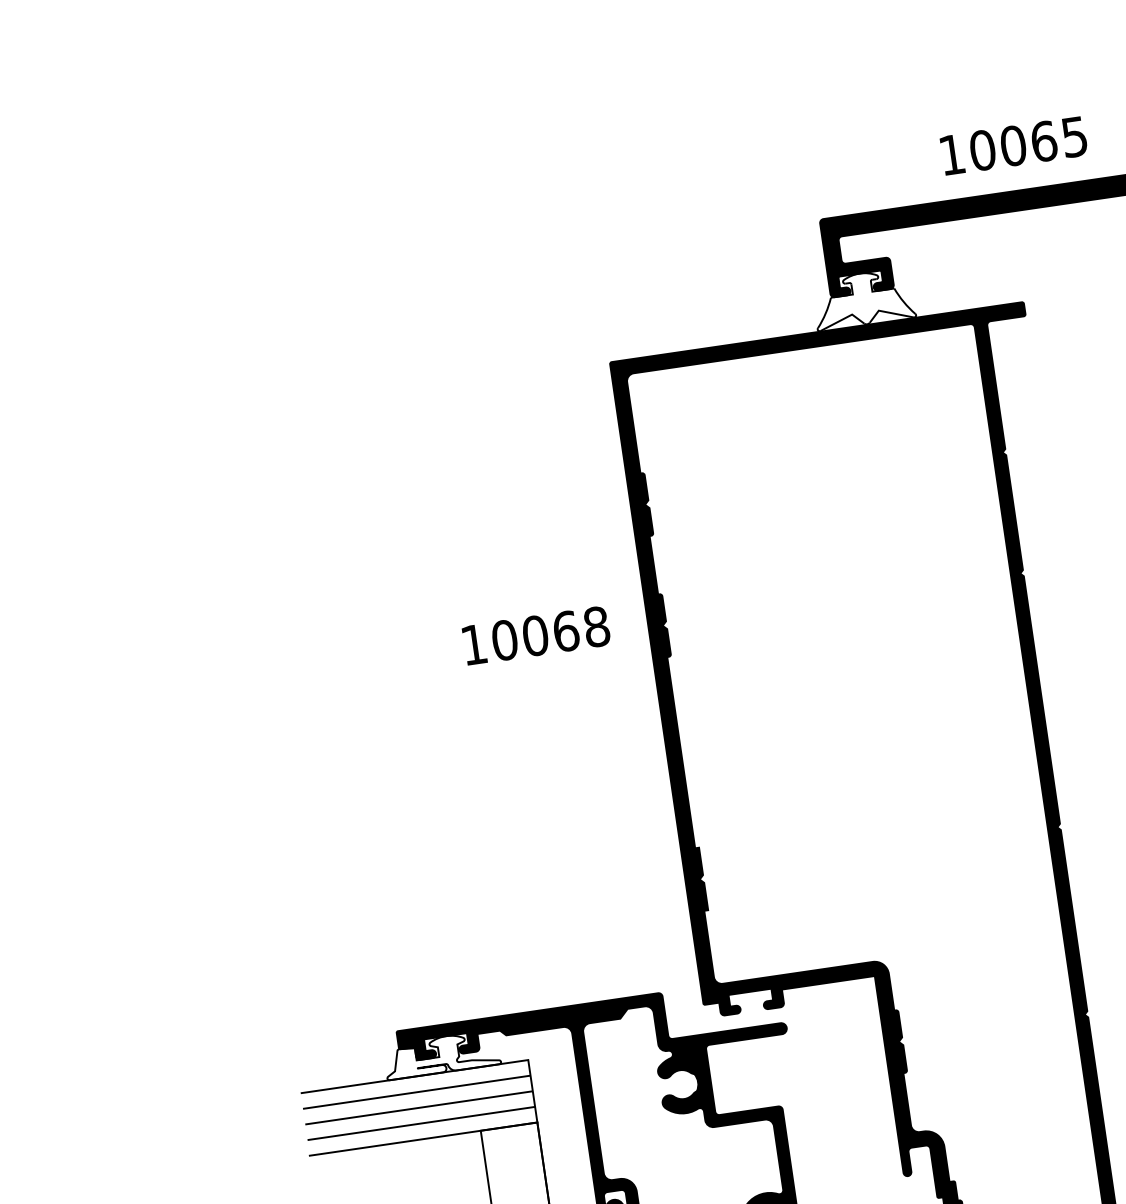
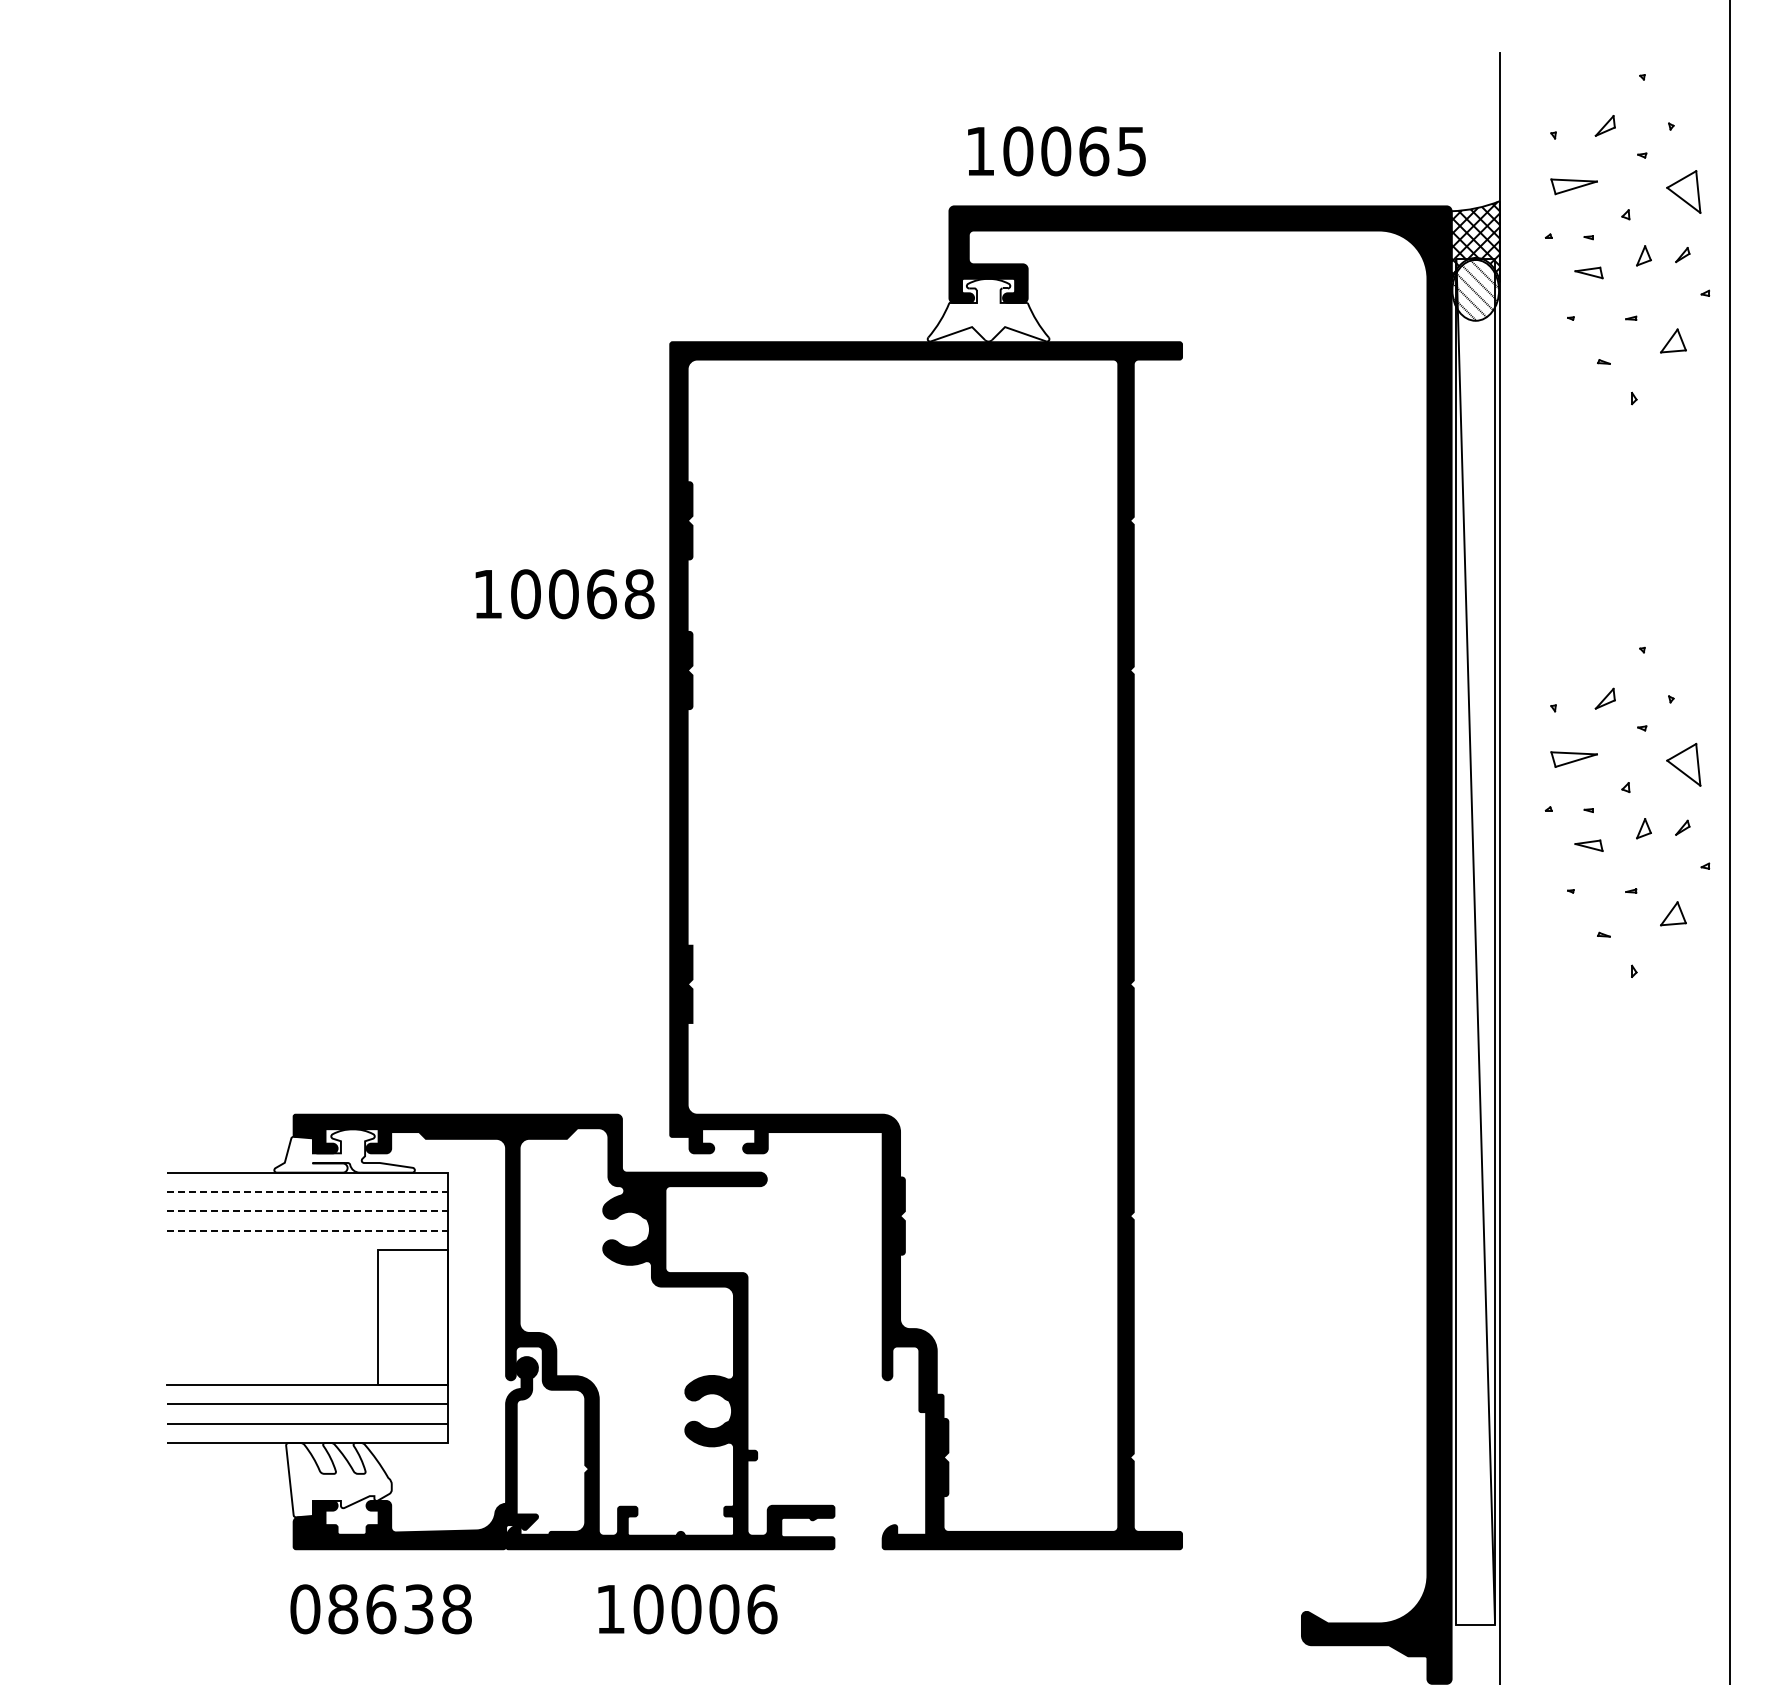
text: (1013, 146) -> (1056, 151), moved
text: (536, 636) -> (564, 594), moved
line: (416, 1091) -> (307, 1191), solid -> dashed
line: (419, 1108) -> (307, 1211), solid -> dashed
line: (421, 1123) -> (307, 1230), solid -> dashed
line: (423, 1138) -> (307, 1249), removed

